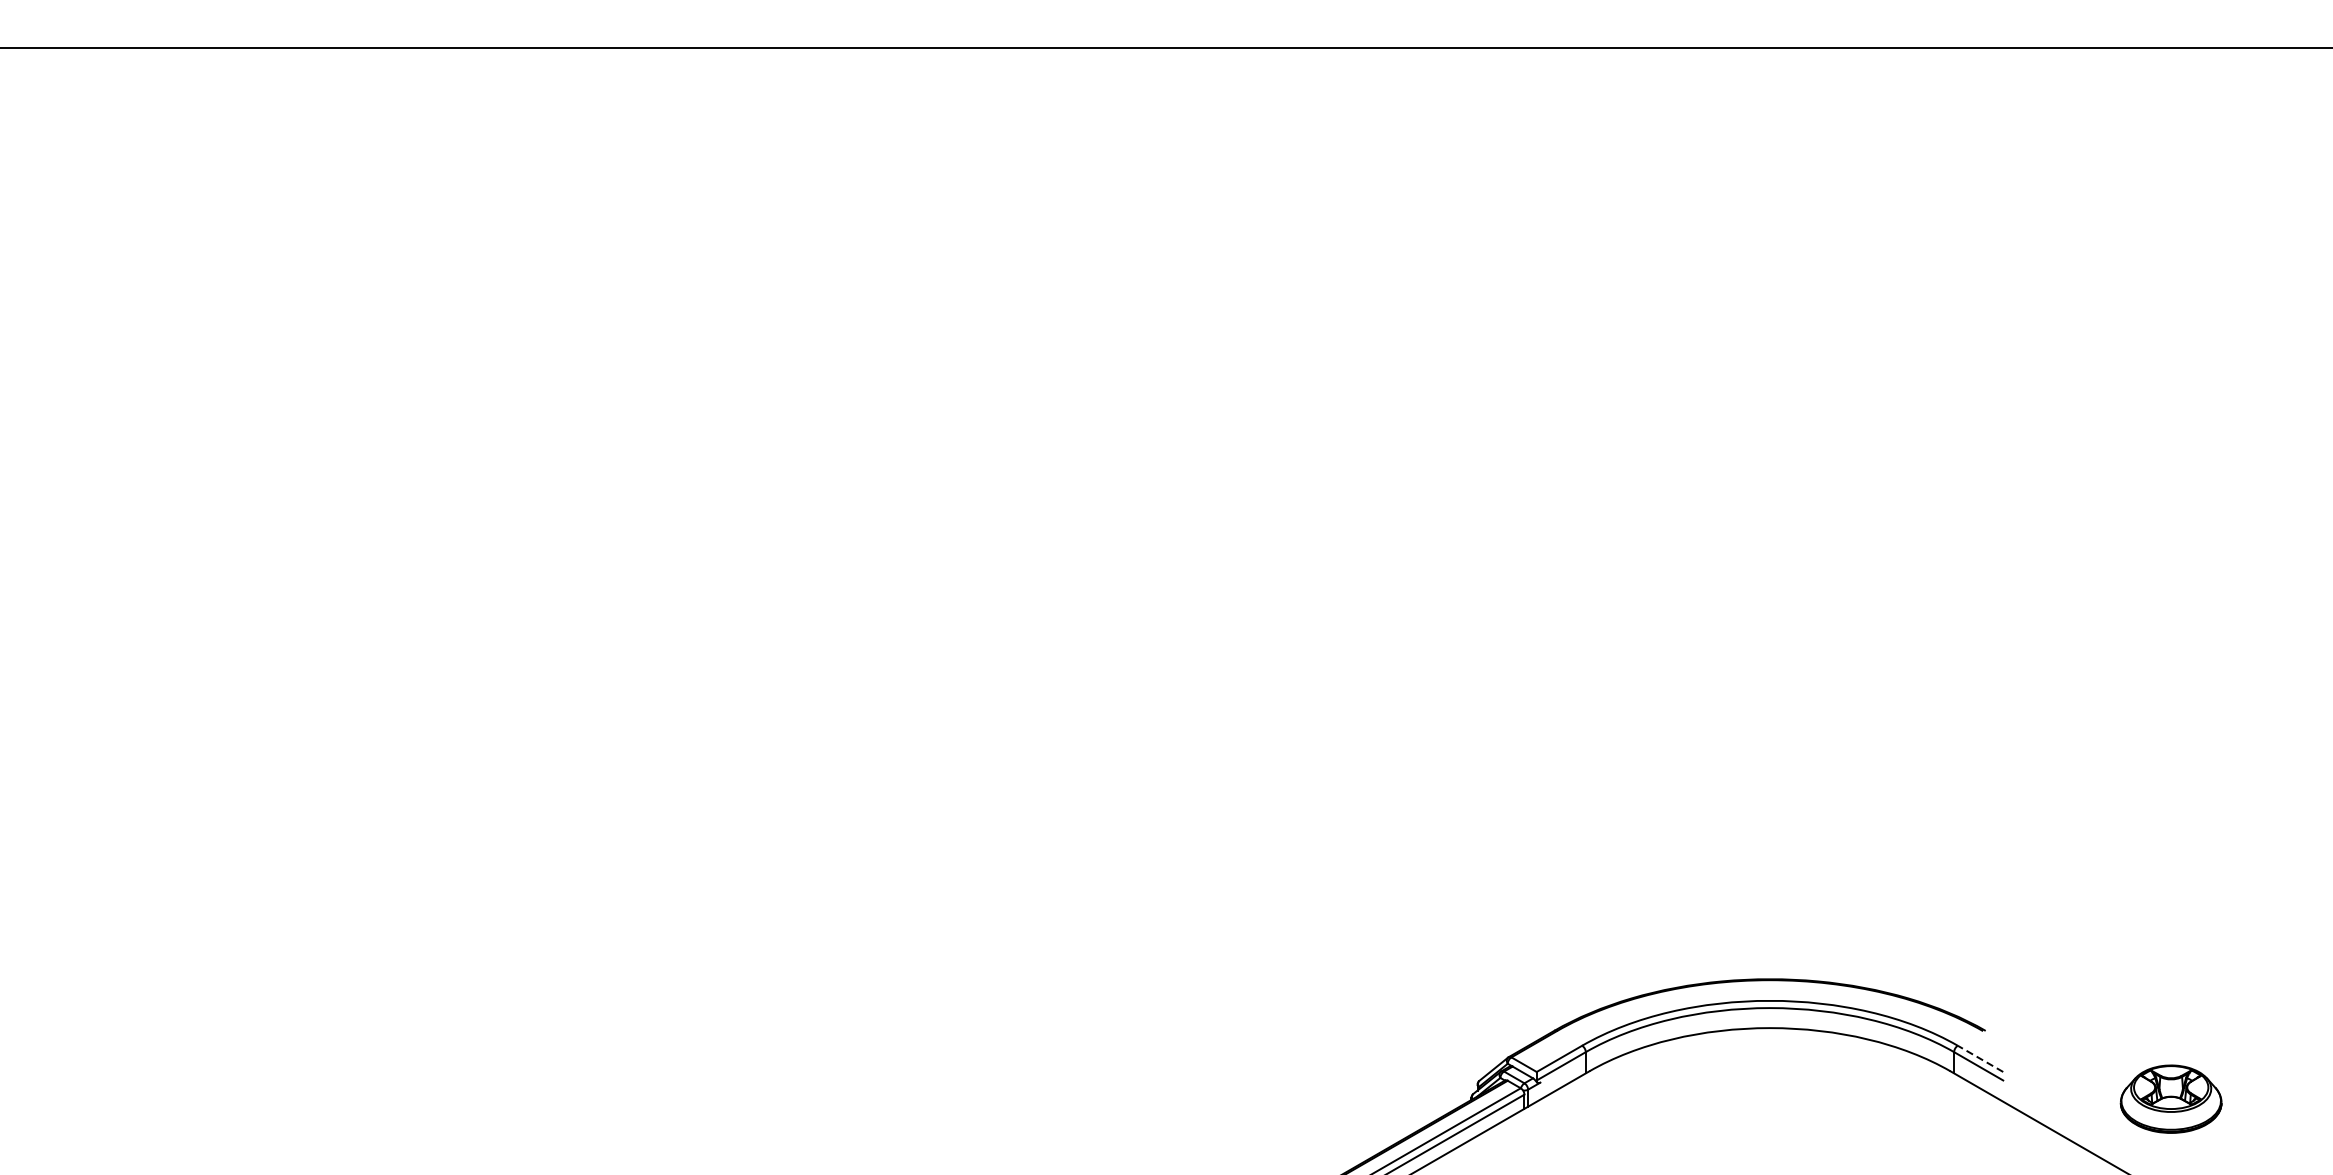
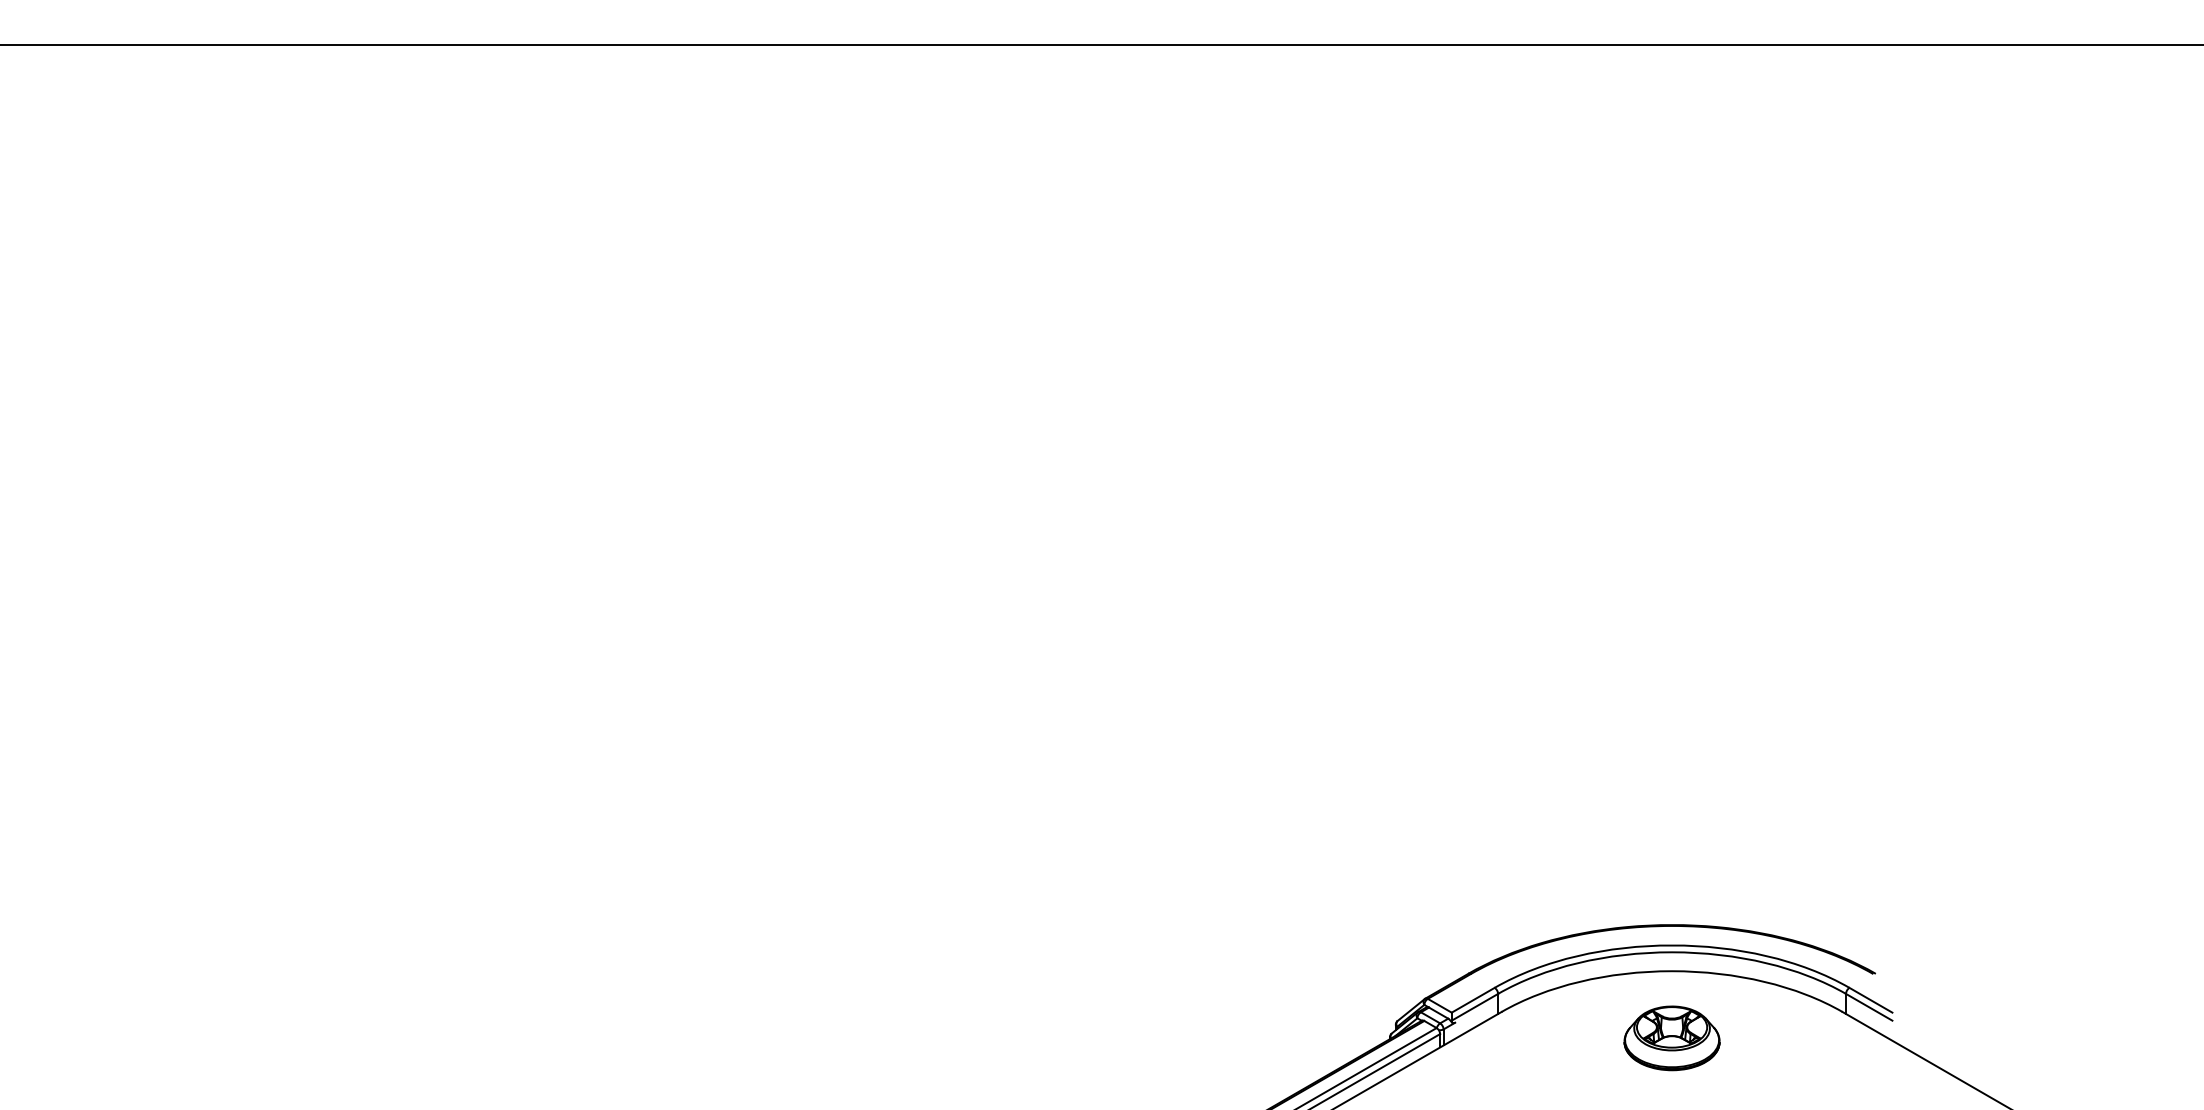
line: (1980, 1059) -> (1870, 1000), dashed -> solid
part: (2170, 1099) -> (1671, 1038), moved

